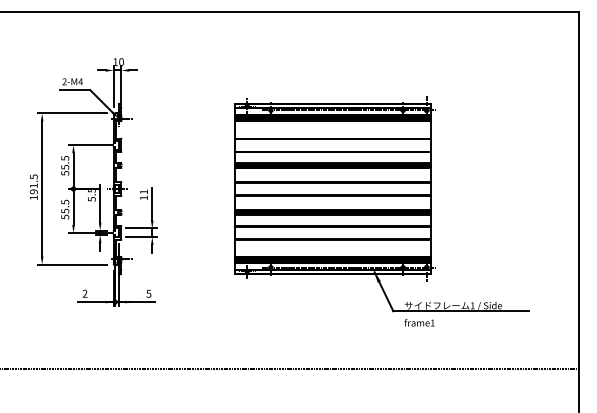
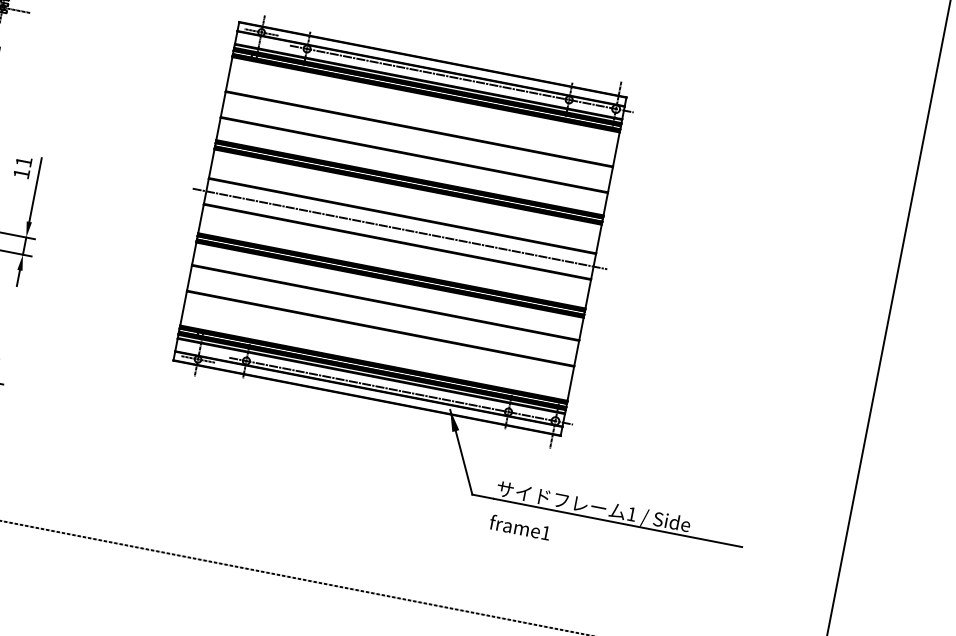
line: (332, 189) -> (398, 229), added

